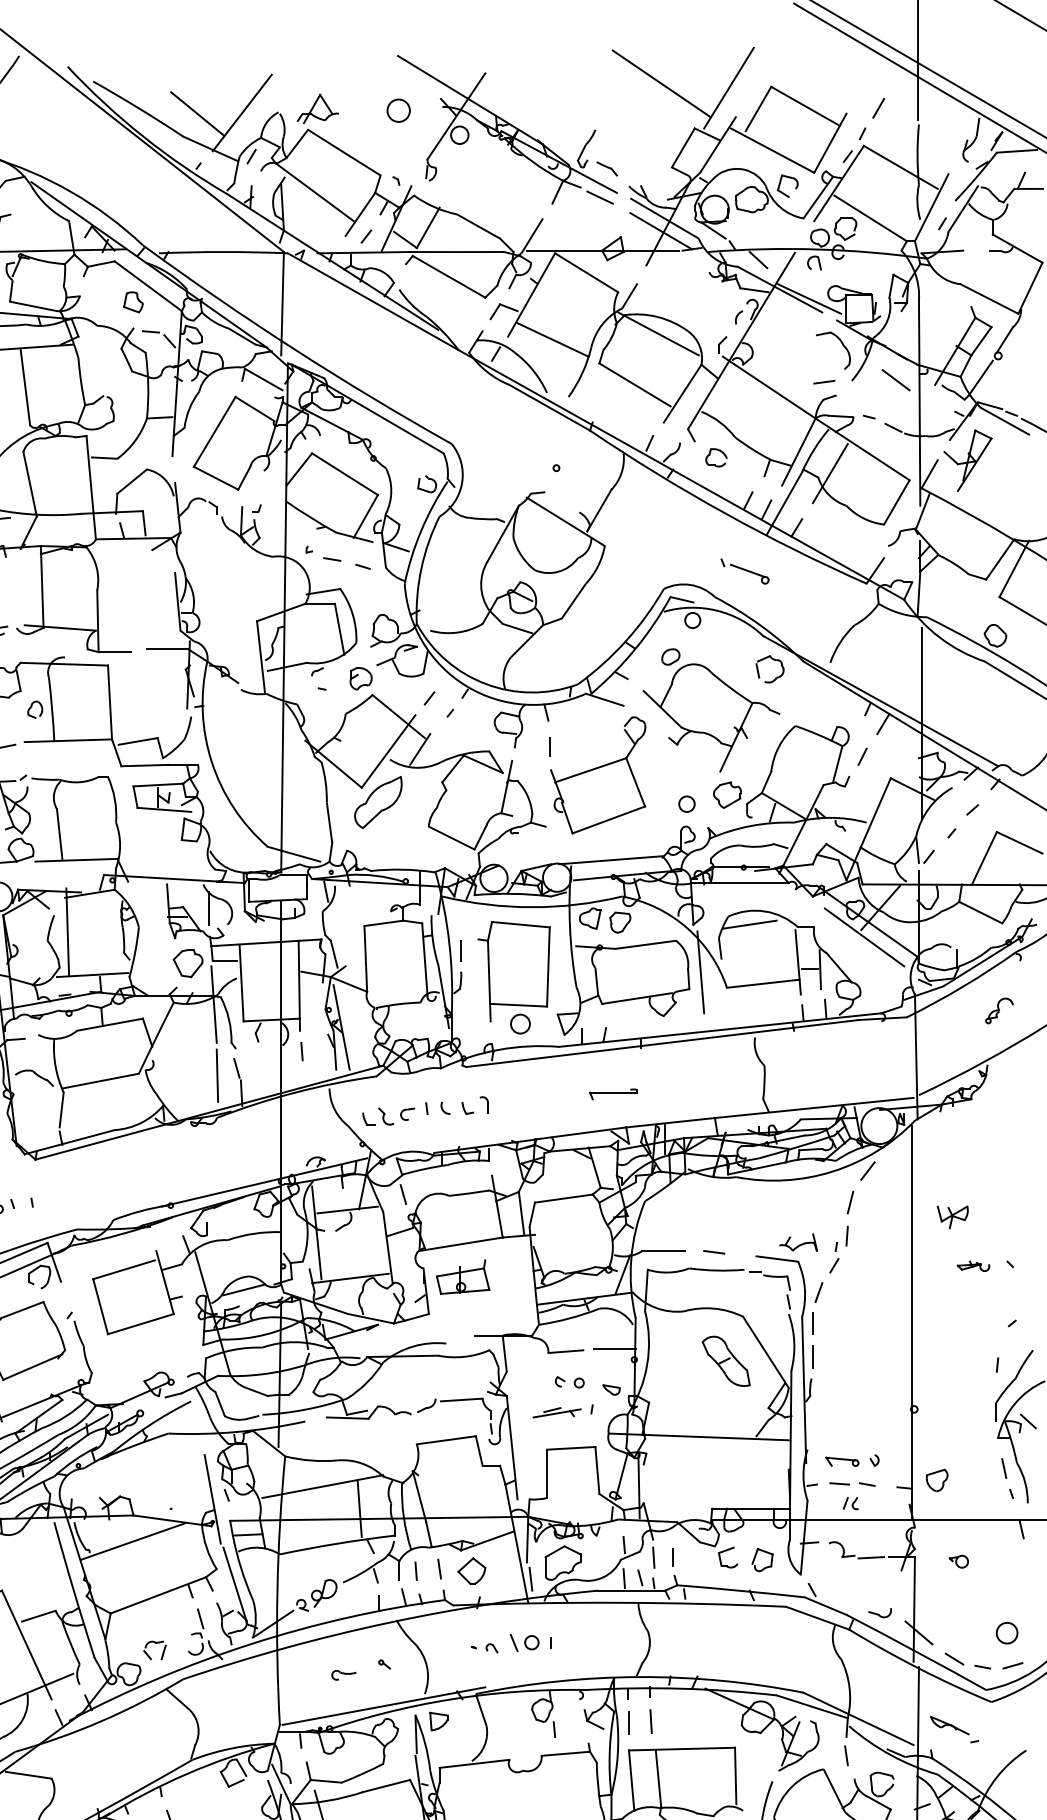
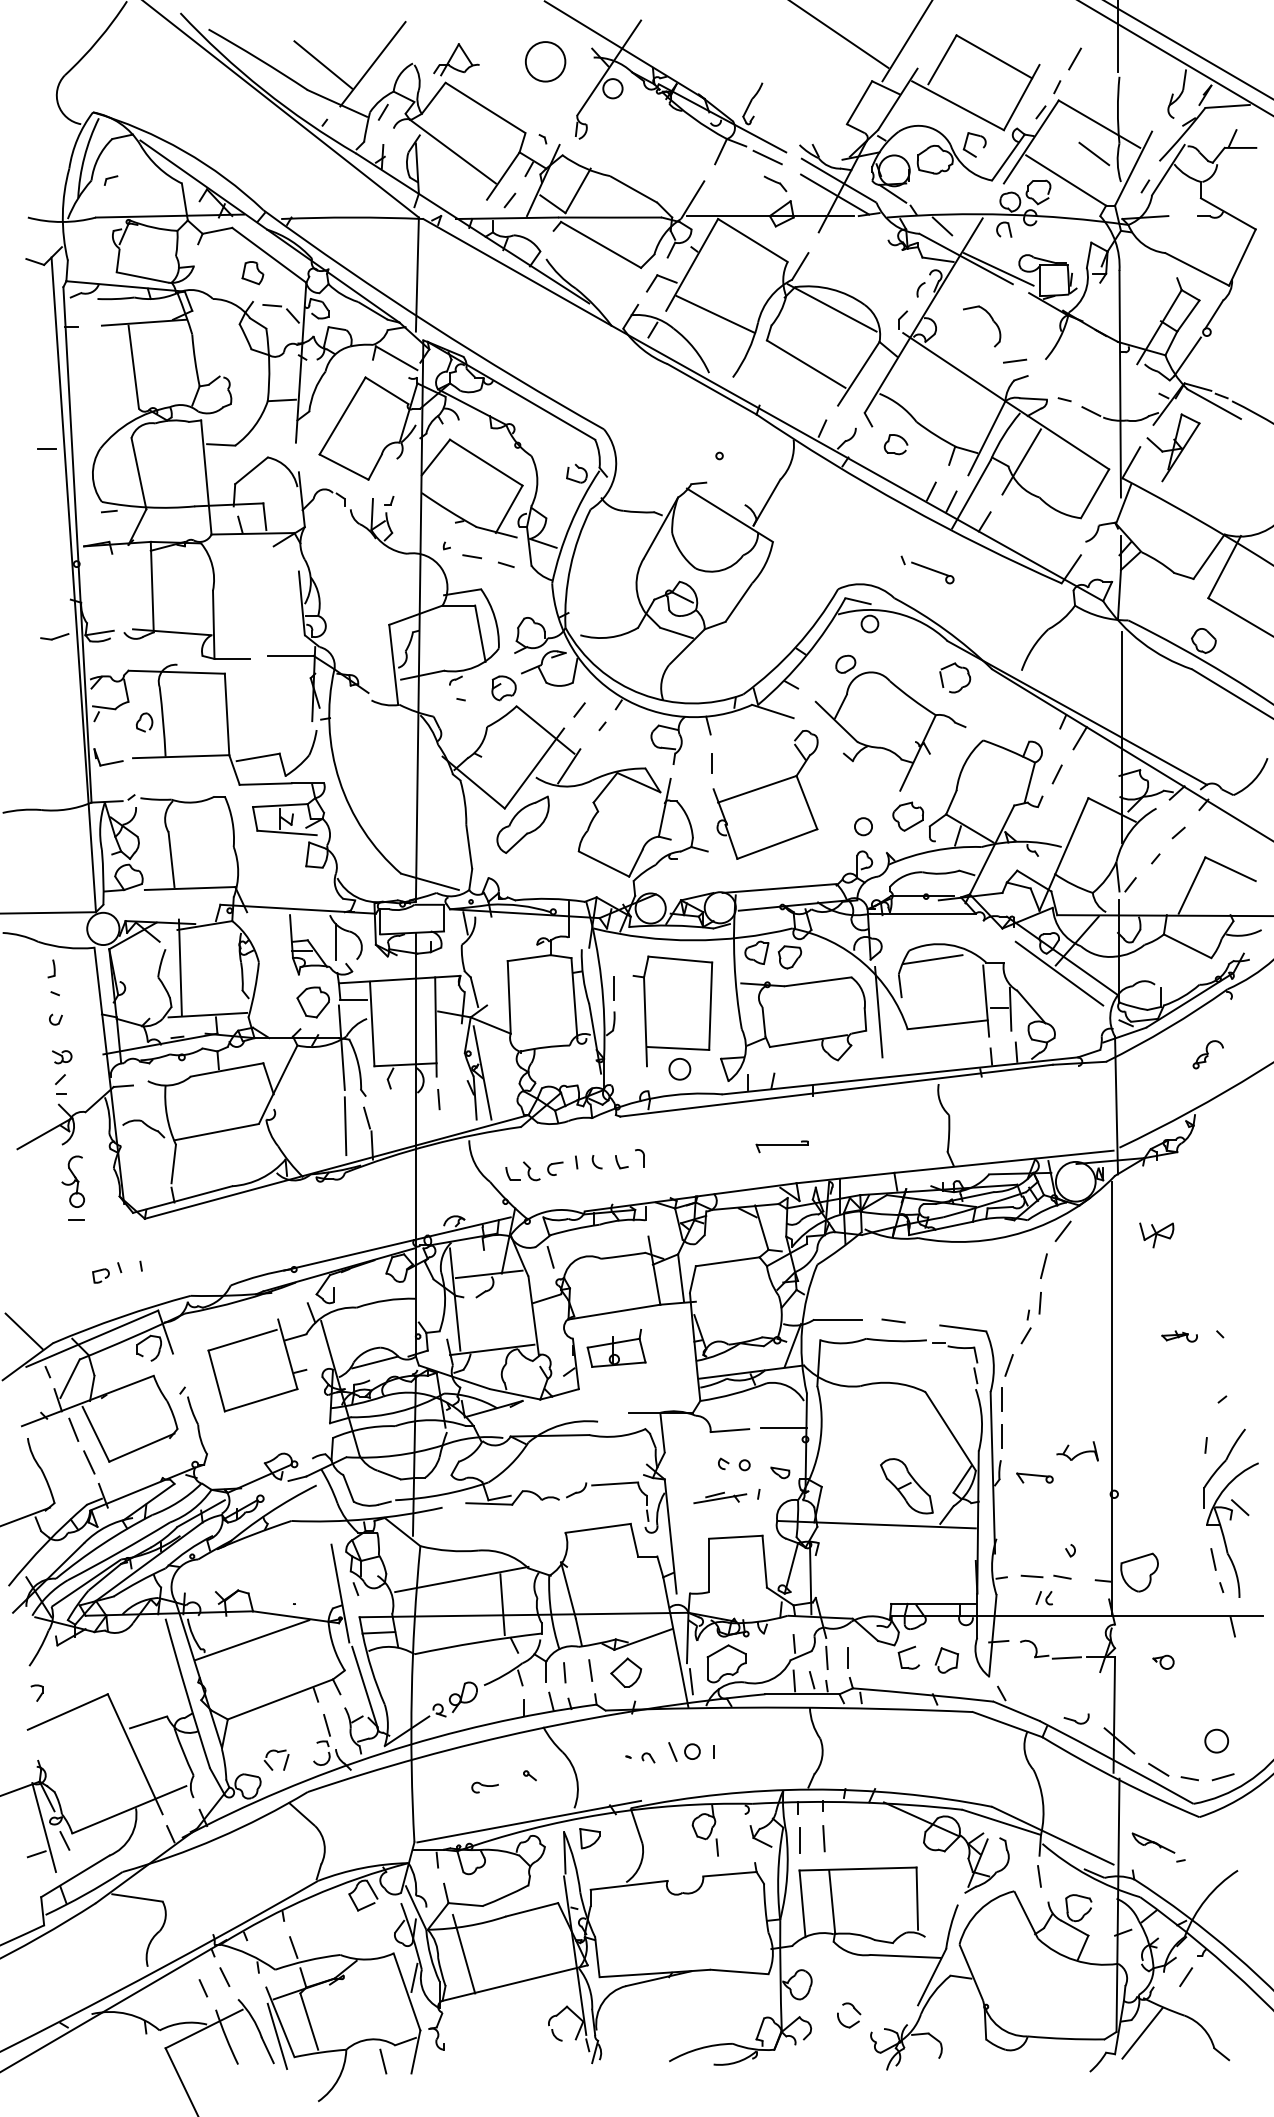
circle: (398, 110) -> (545, 61), size x1.6
part: (607, 168) -> (775, 183), moved
part: (842, 346) -> (992, 321), moved
line: (896, 379) -> (1094, 153), moved
part: (952, 1217) -> (1156, 1235), moved
part: (798, 1242) -> (1077, 1451), moved
part: (725, 1361) -> (906, 1486), moved
part: (841, 1461) -> (1034, 1477), moved
part: (937, 1480) -> (1139, 1572), size x1.6

